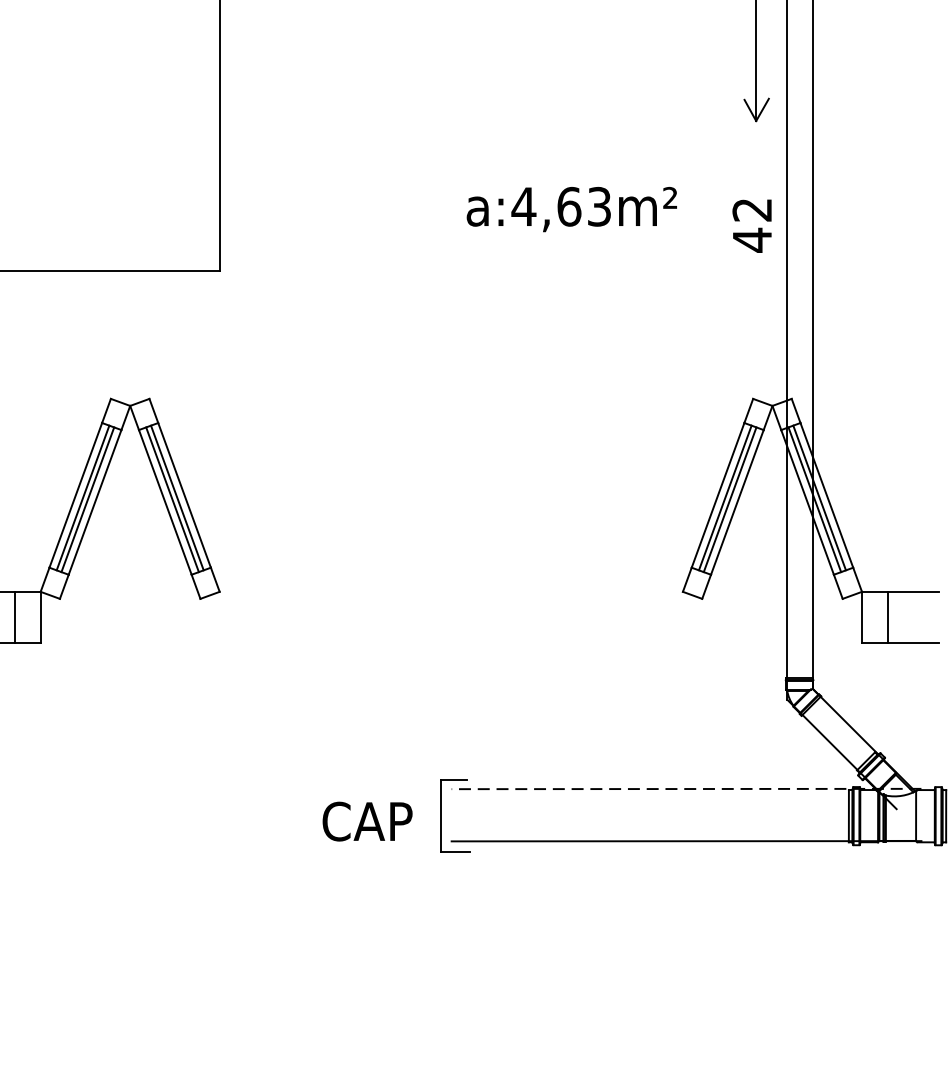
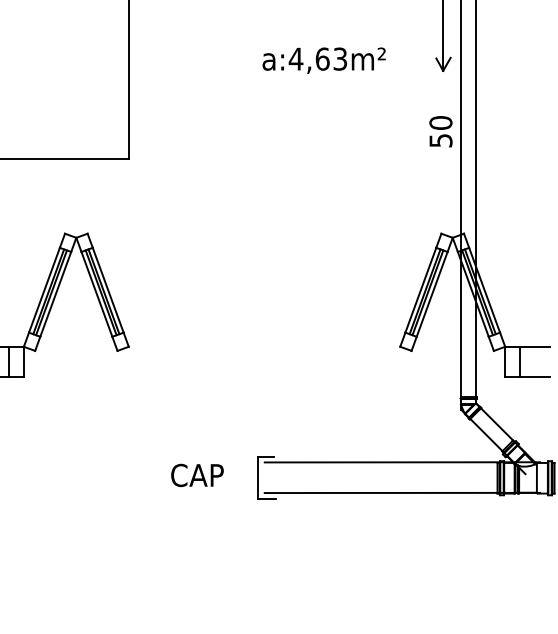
text: (570, 209) -> (323, 60), moved
text: (751, 226) -> (440, 132), 42 -> 50
line: (686, 789) -> (402, 462), dashed -> solid
text: (367, 821) -> (197, 475), moved

